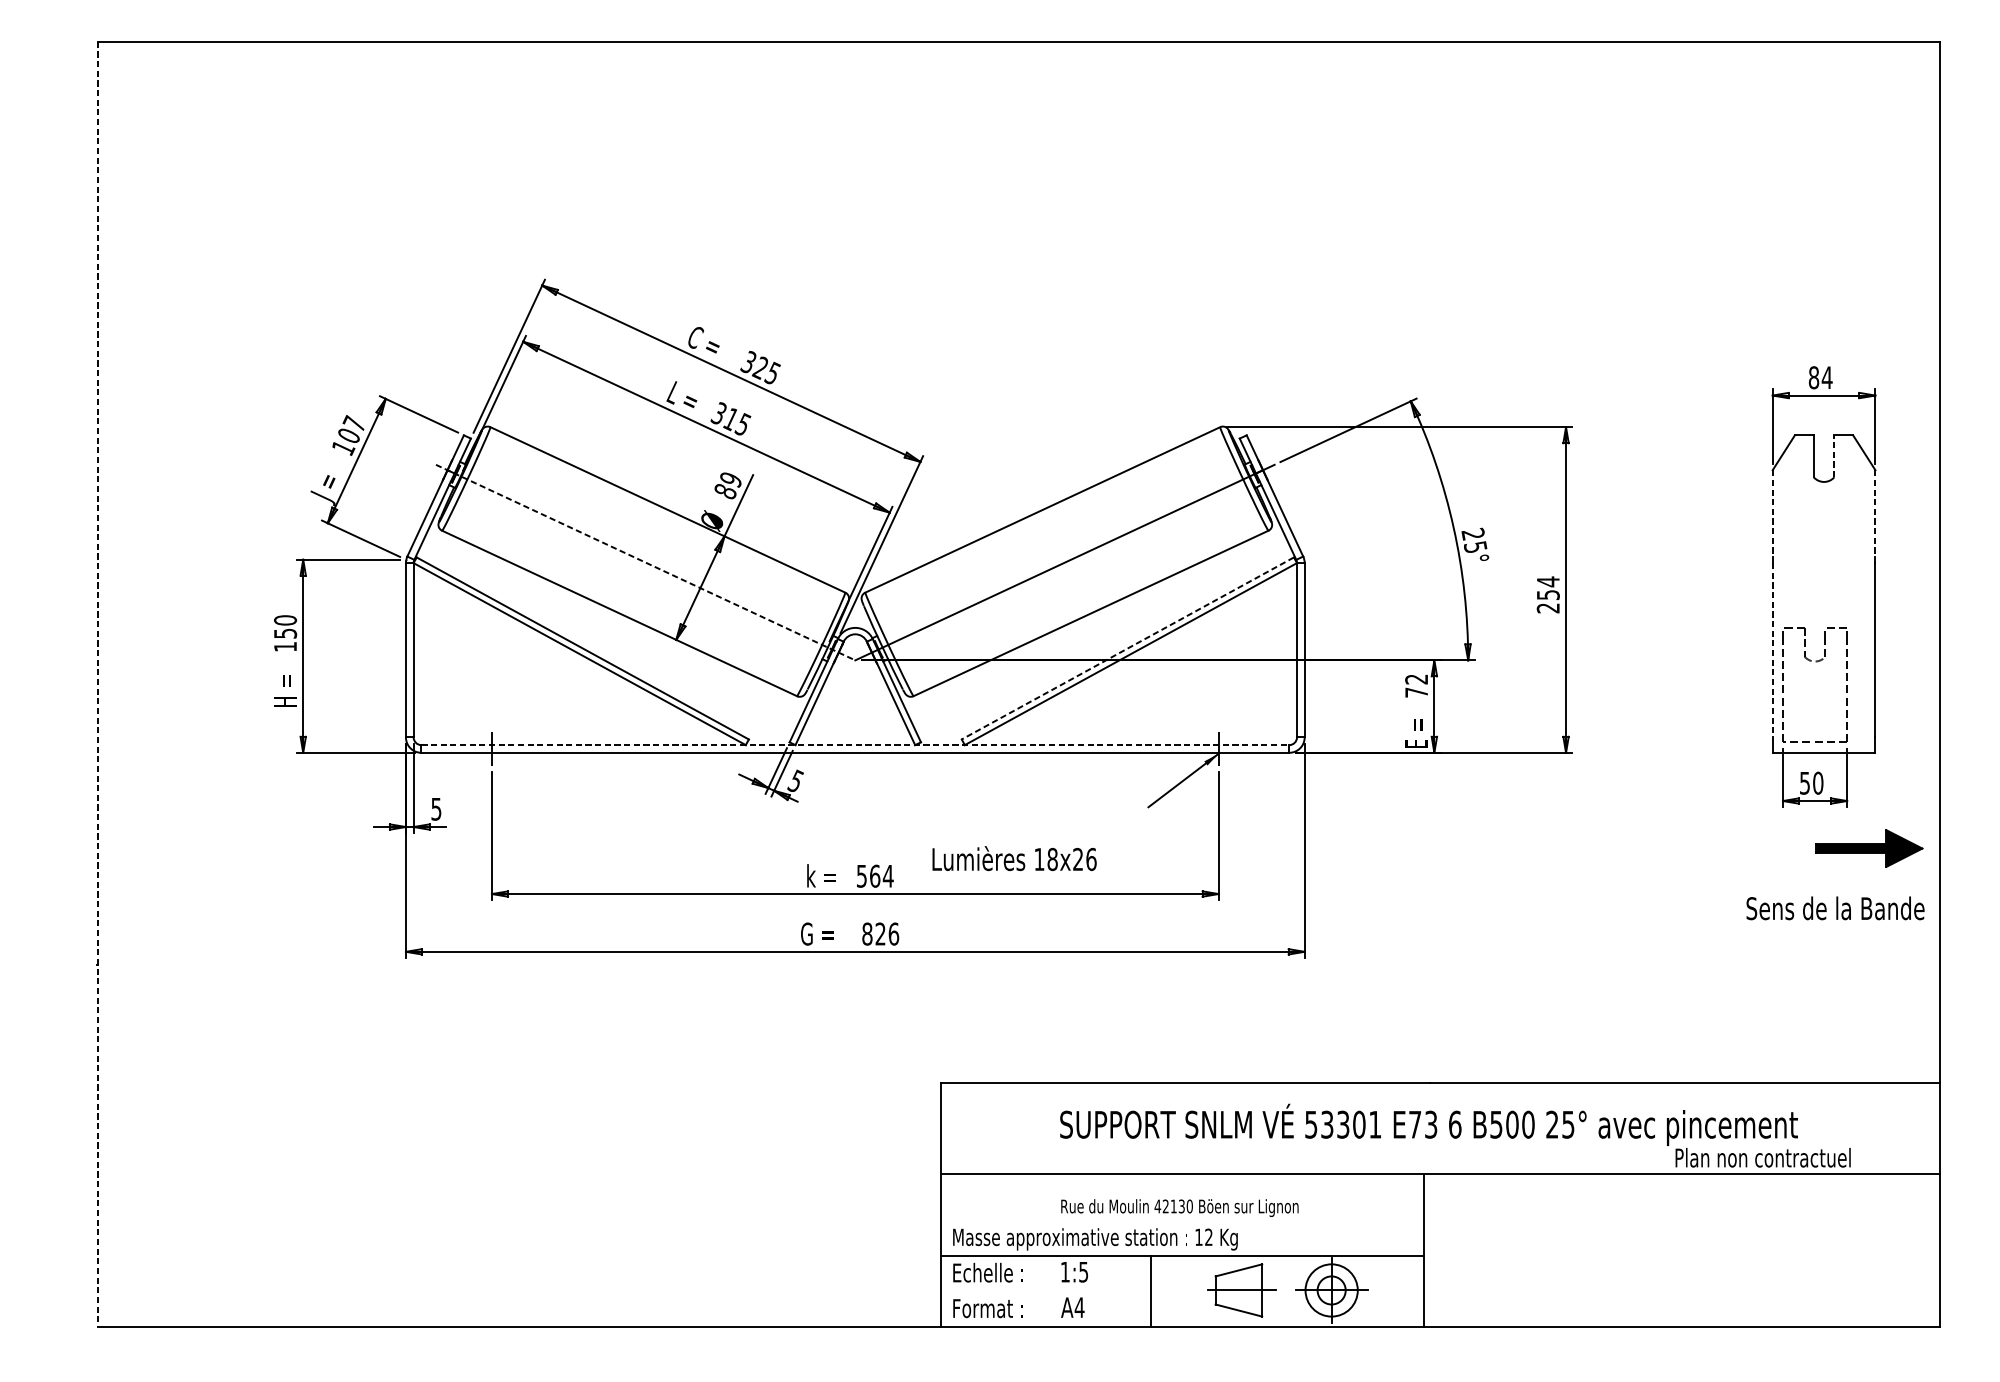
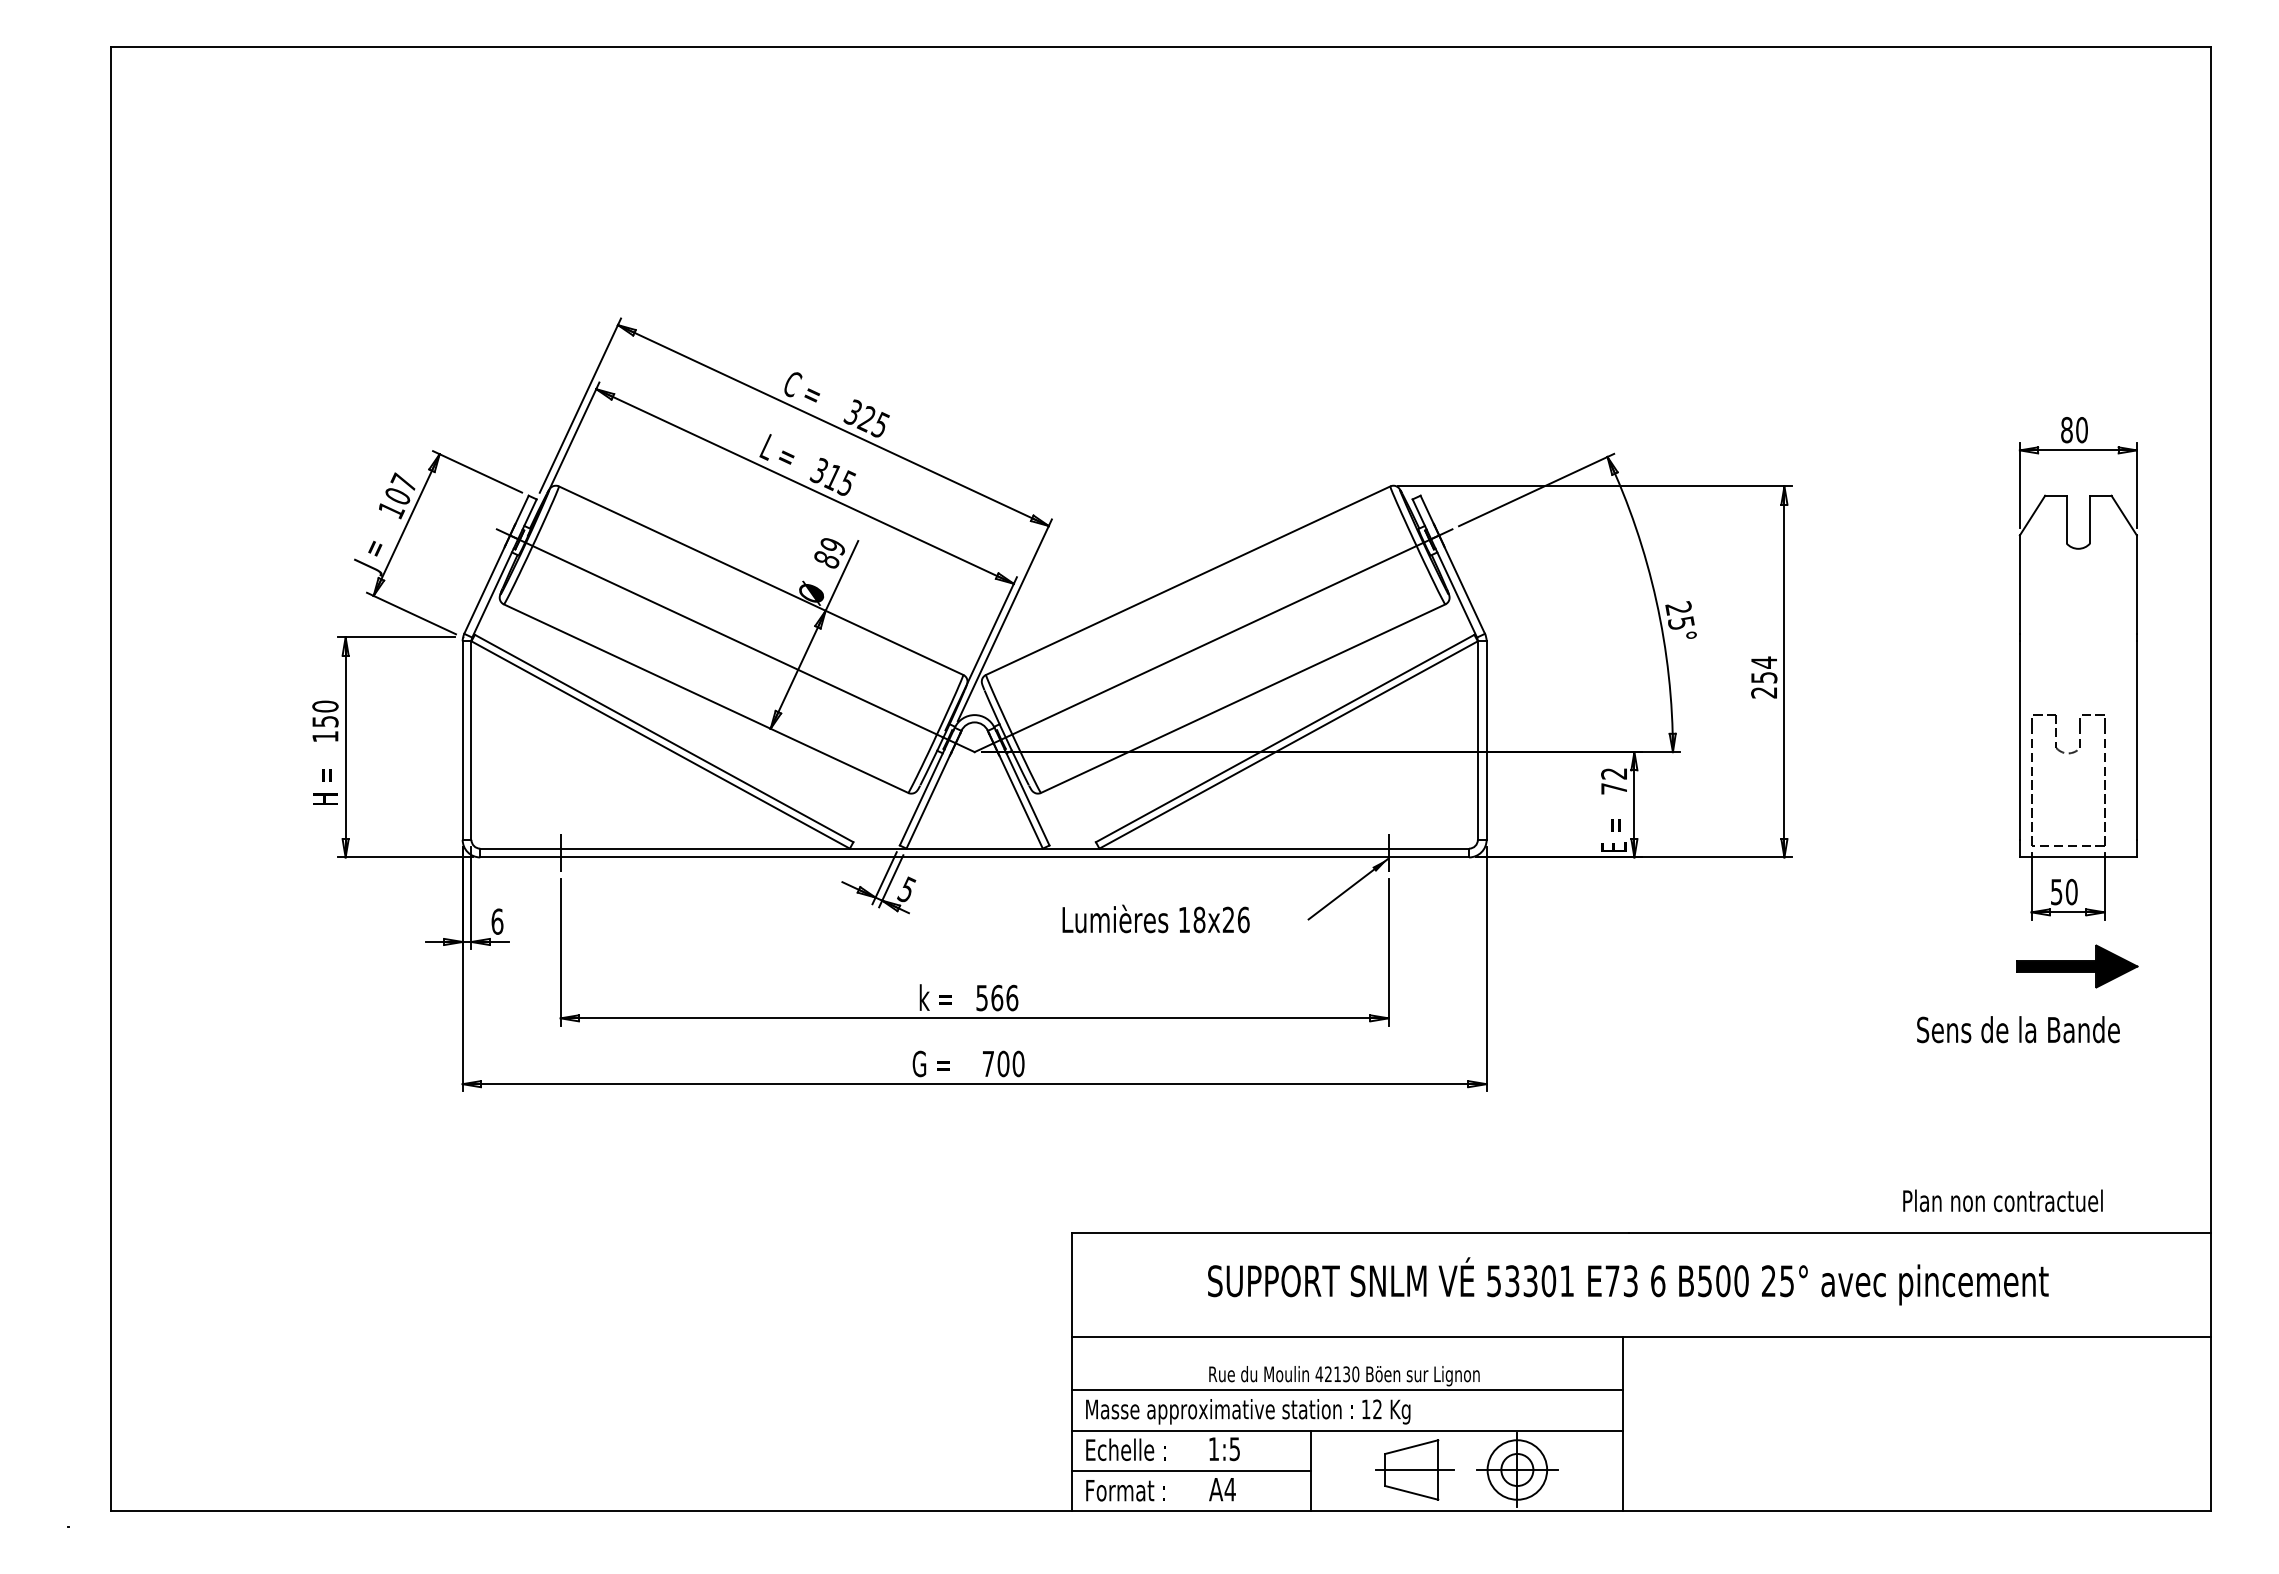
text: (1826, 378) -> (2081, 430), 84 -> 80
line: (1834, 456) -> (2090, 519), dashed -> solid
line: (1772, 514) -> (2019, 585), dashed -> solid
line: (1875, 514) -> (2136, 585), dashed -> solid
line: (645, 562) -> (735, 640), dashed -> solid
line: (1128, 648) -> (1285, 738), dashed -> solid
line: (1772, 651) -> (2019, 741), dashed -> solid
line: (97, 684) -> (111, 779), dashed -> solid
line: (856, 744) -> (975, 848), dashed -> solid
text: (436, 809) -> (497, 921), 5 -> 6
part: (1869, 848) -> (2077, 966), moved
text: (1014, 858) -> (1155, 918), moved
text: (888, 875) -> (1012, 997), 564 -> 566
text: (1835, 908) -> (2018, 1029), moved
text: (880, 933) -> (1003, 1063), 826 -> 700
text: (1762, 1157) -> (2002, 1200), moved
line: (1182, 1220) -> (1347, 1390), added
line: (1045, 1290) -> (1191, 1470), added

